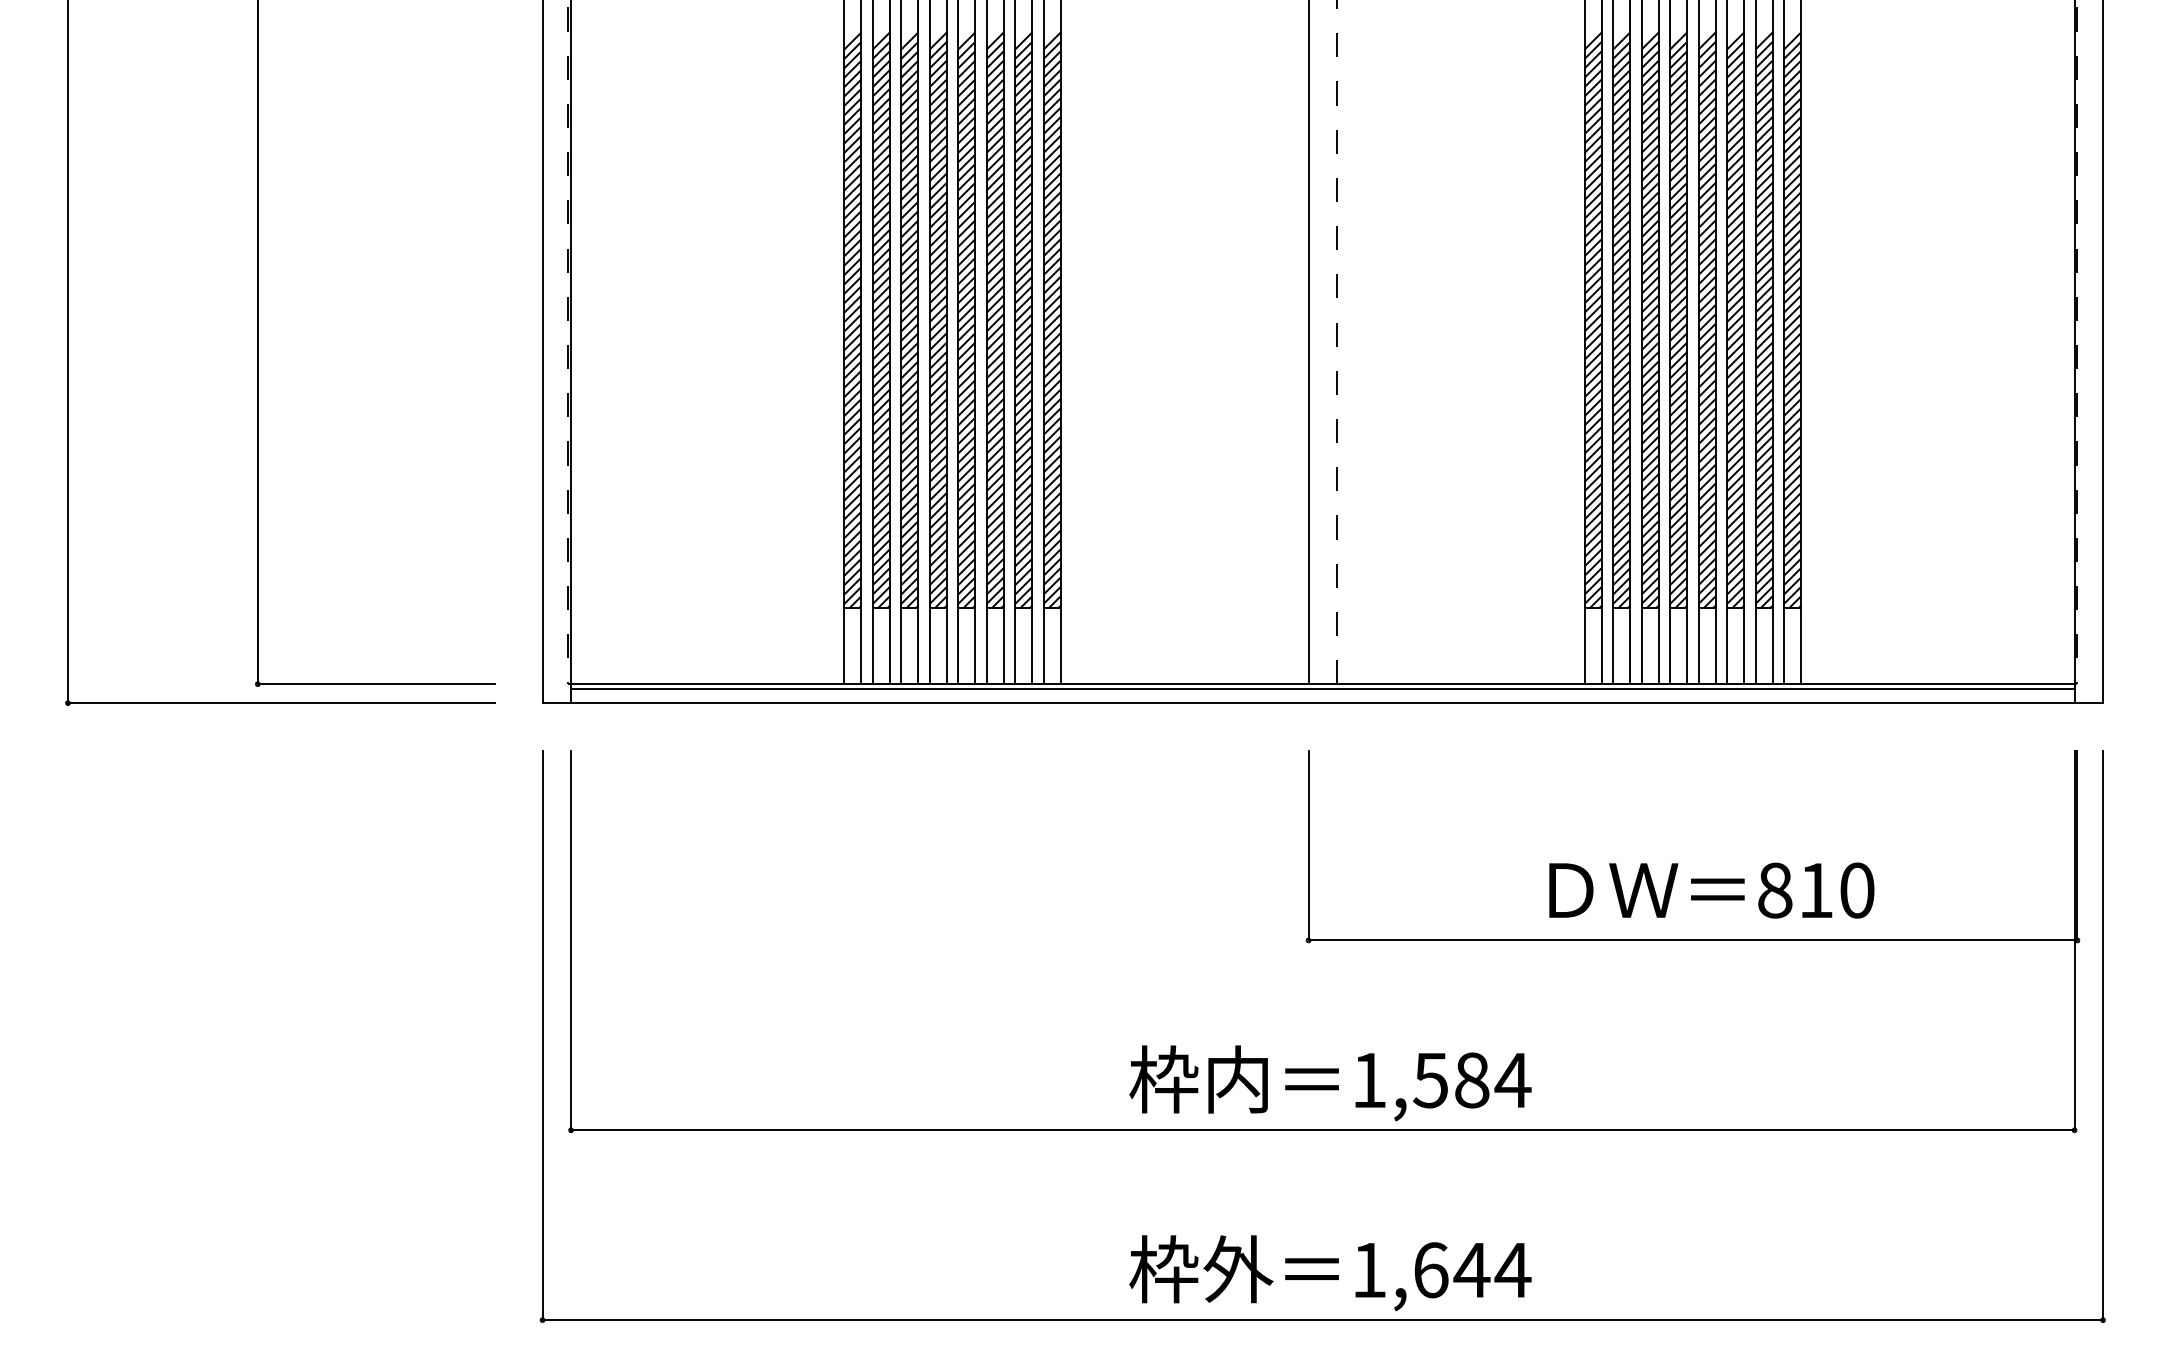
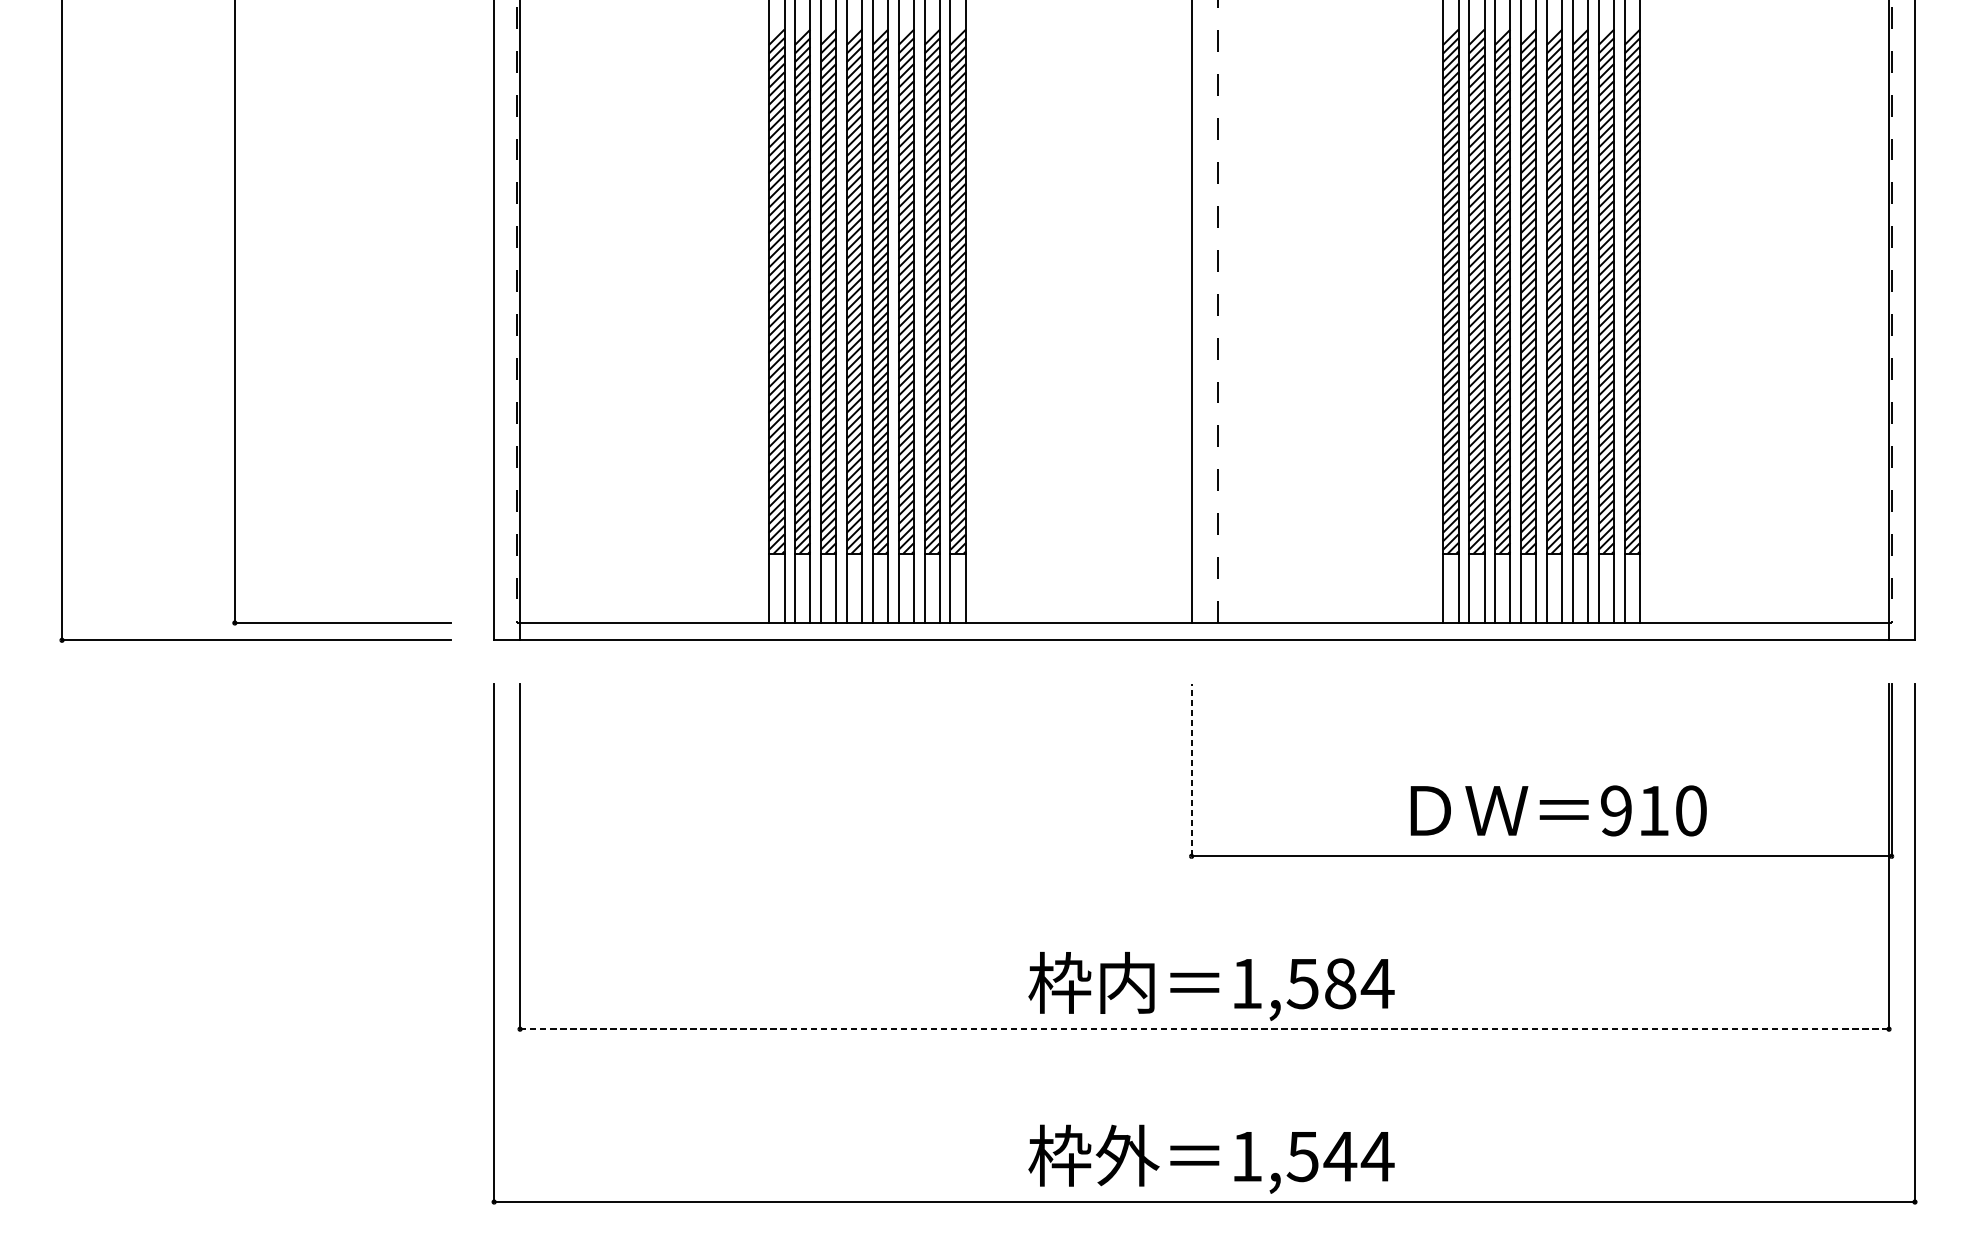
line: (1322, 688) -> (1204, 626), removed
line: (1308, 845) -> (1191, 769), solid -> dashed
text: (1775, 890) -> (1616, 810), 810 -> 910
line: (1322, 1130) -> (1204, 1029), solid -> dashed
text: (1430, 1270) -> (1302, 1156), 1,644 -> 1,544

